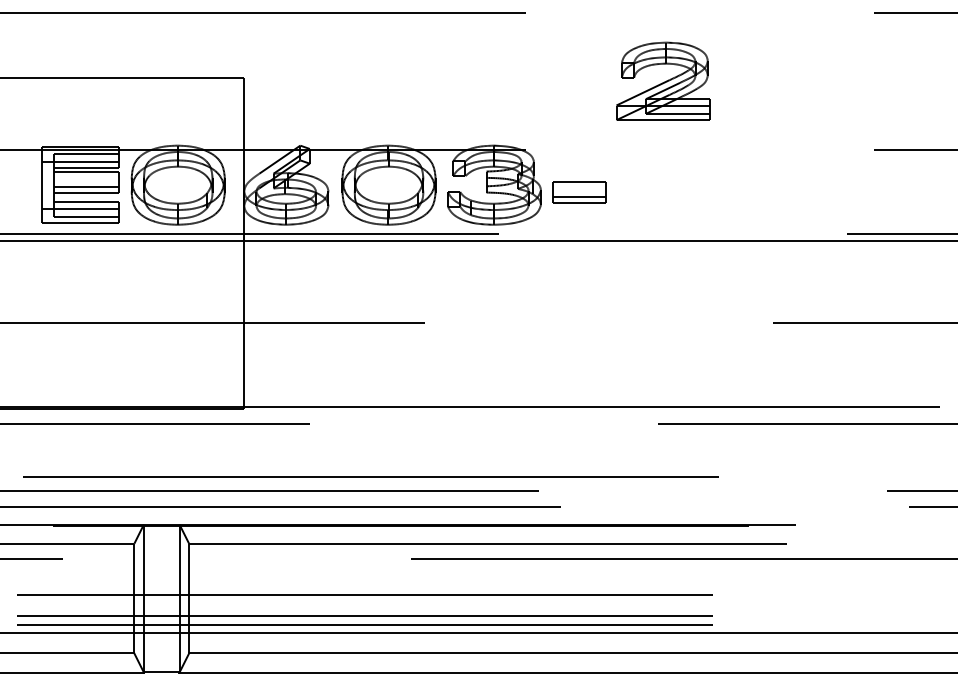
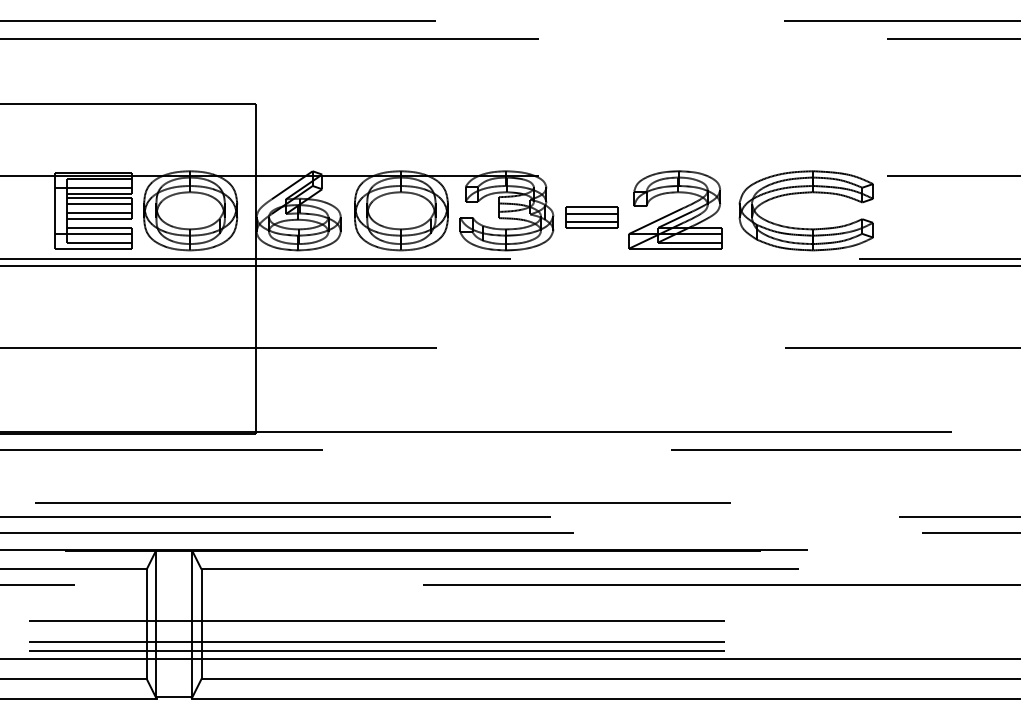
part: (663, 80) -> (675, 209), moved
part: (793, 167) -> (805, 193), added
line: (86, 178) -> (98, 204), added
line: (579, 187) -> (591, 213), added

